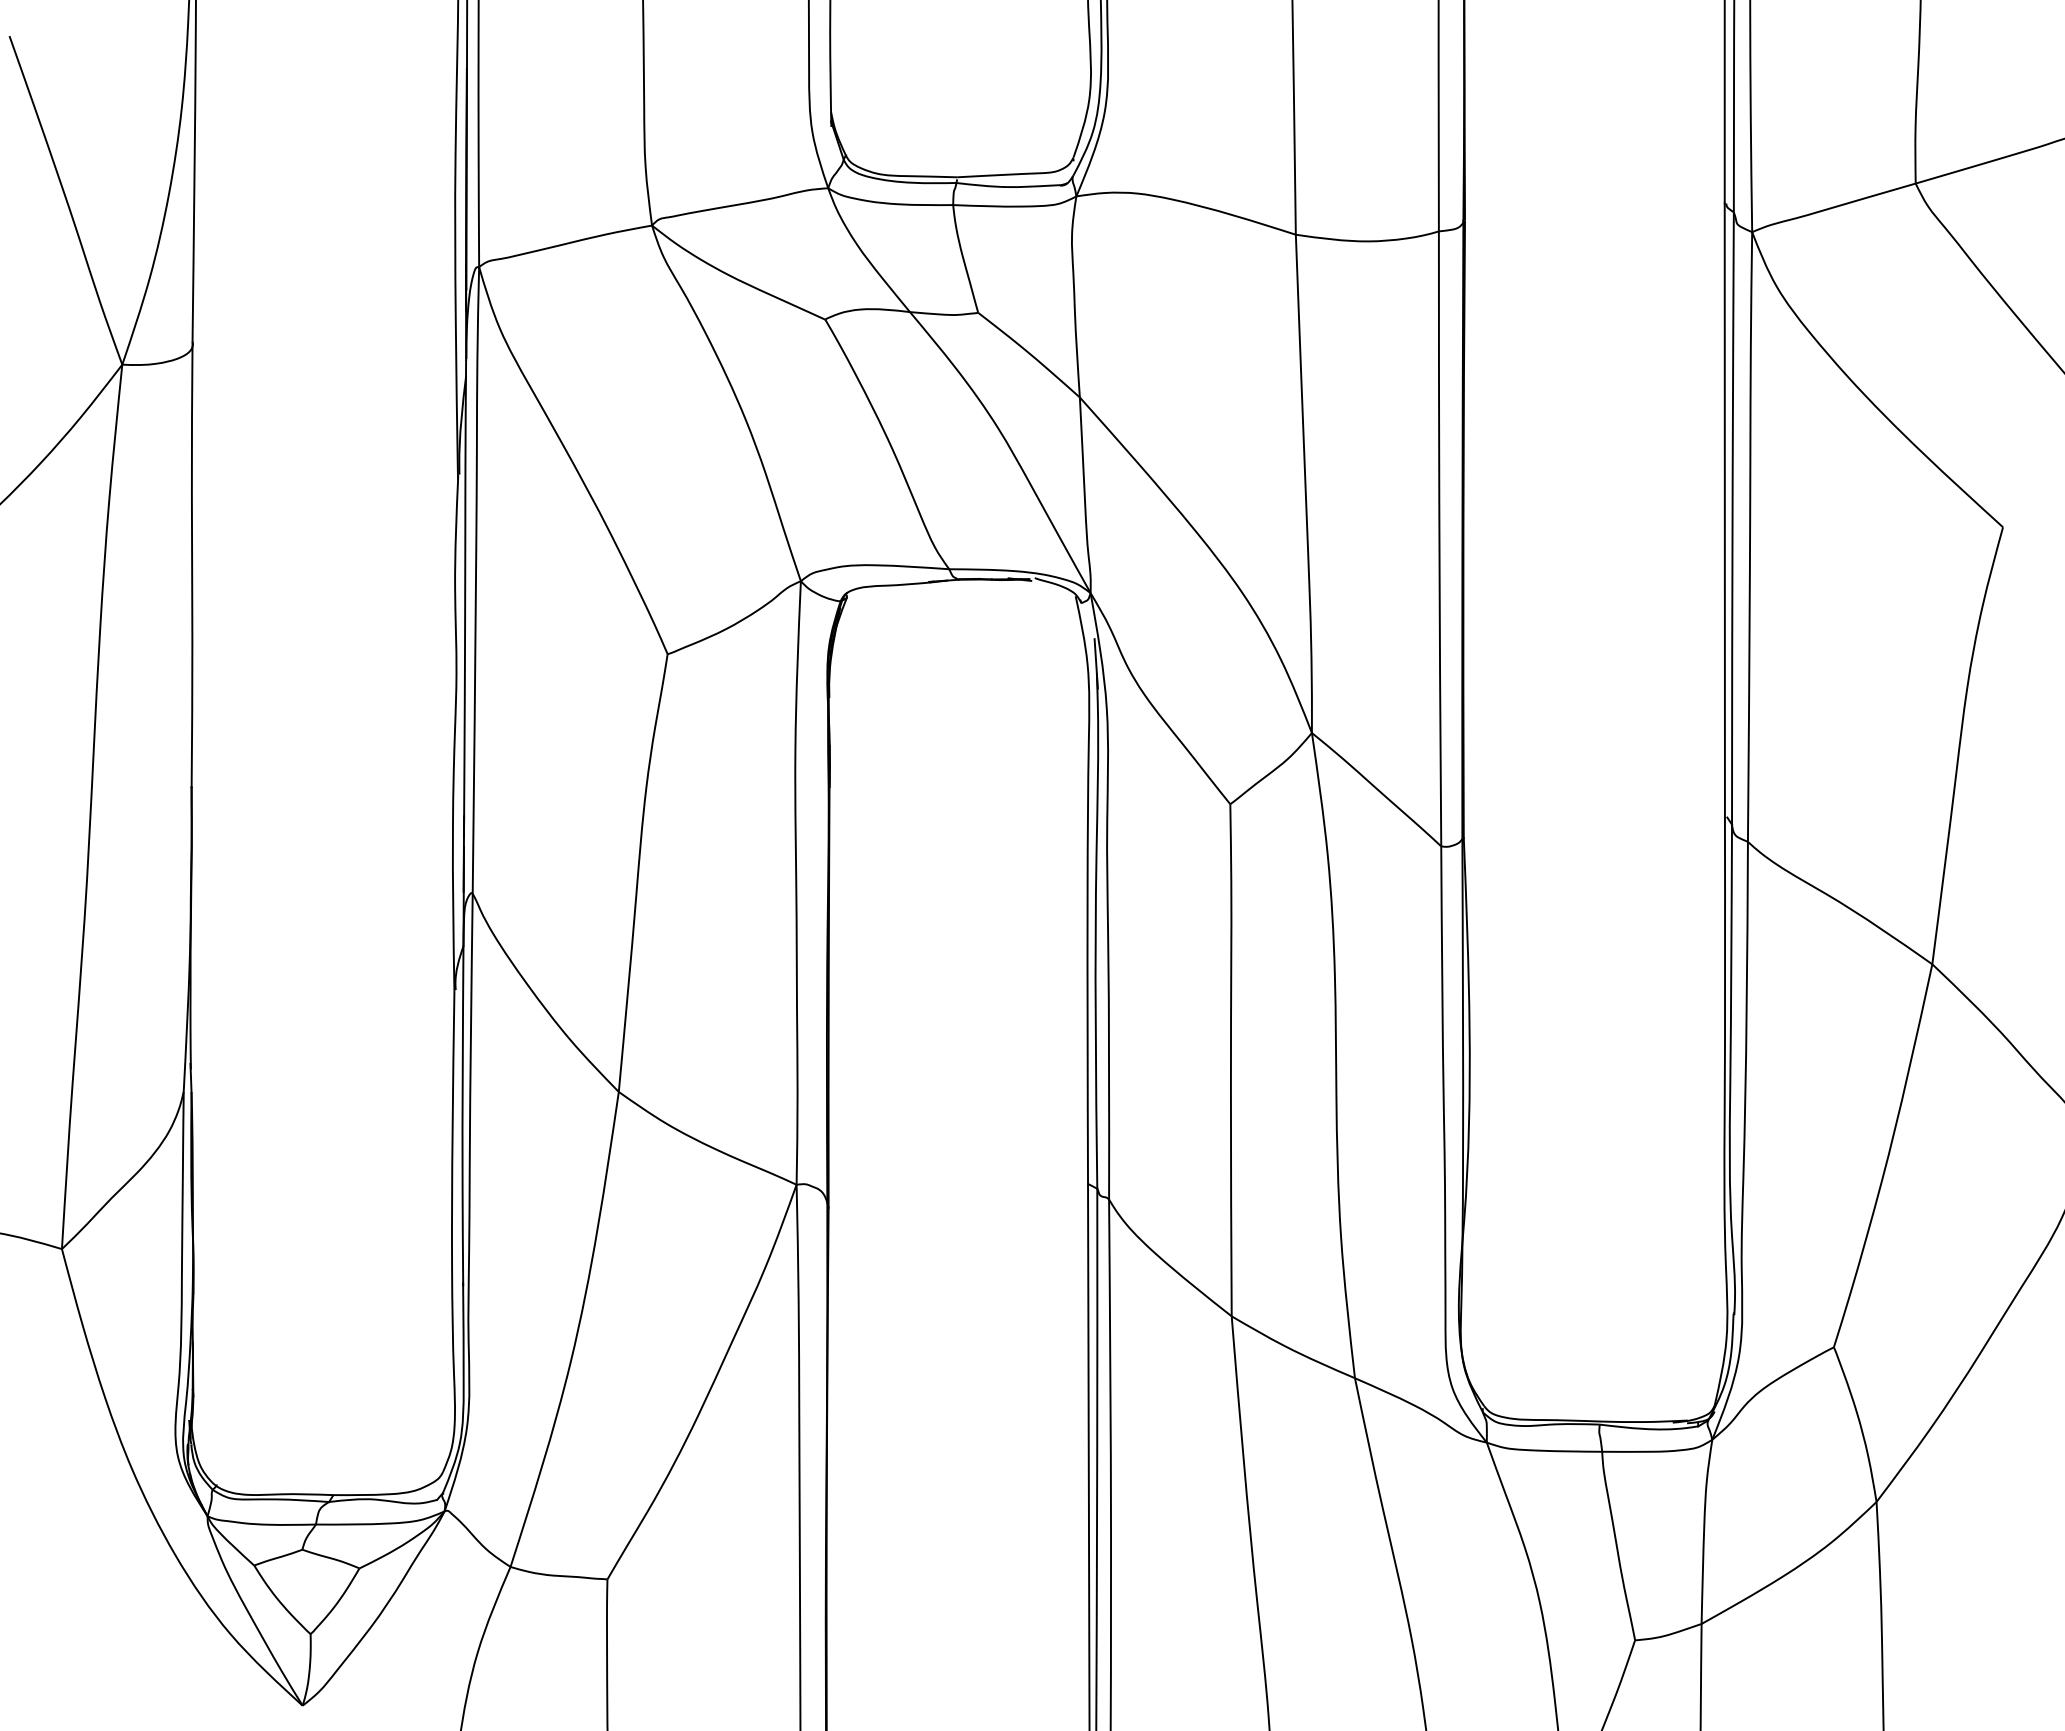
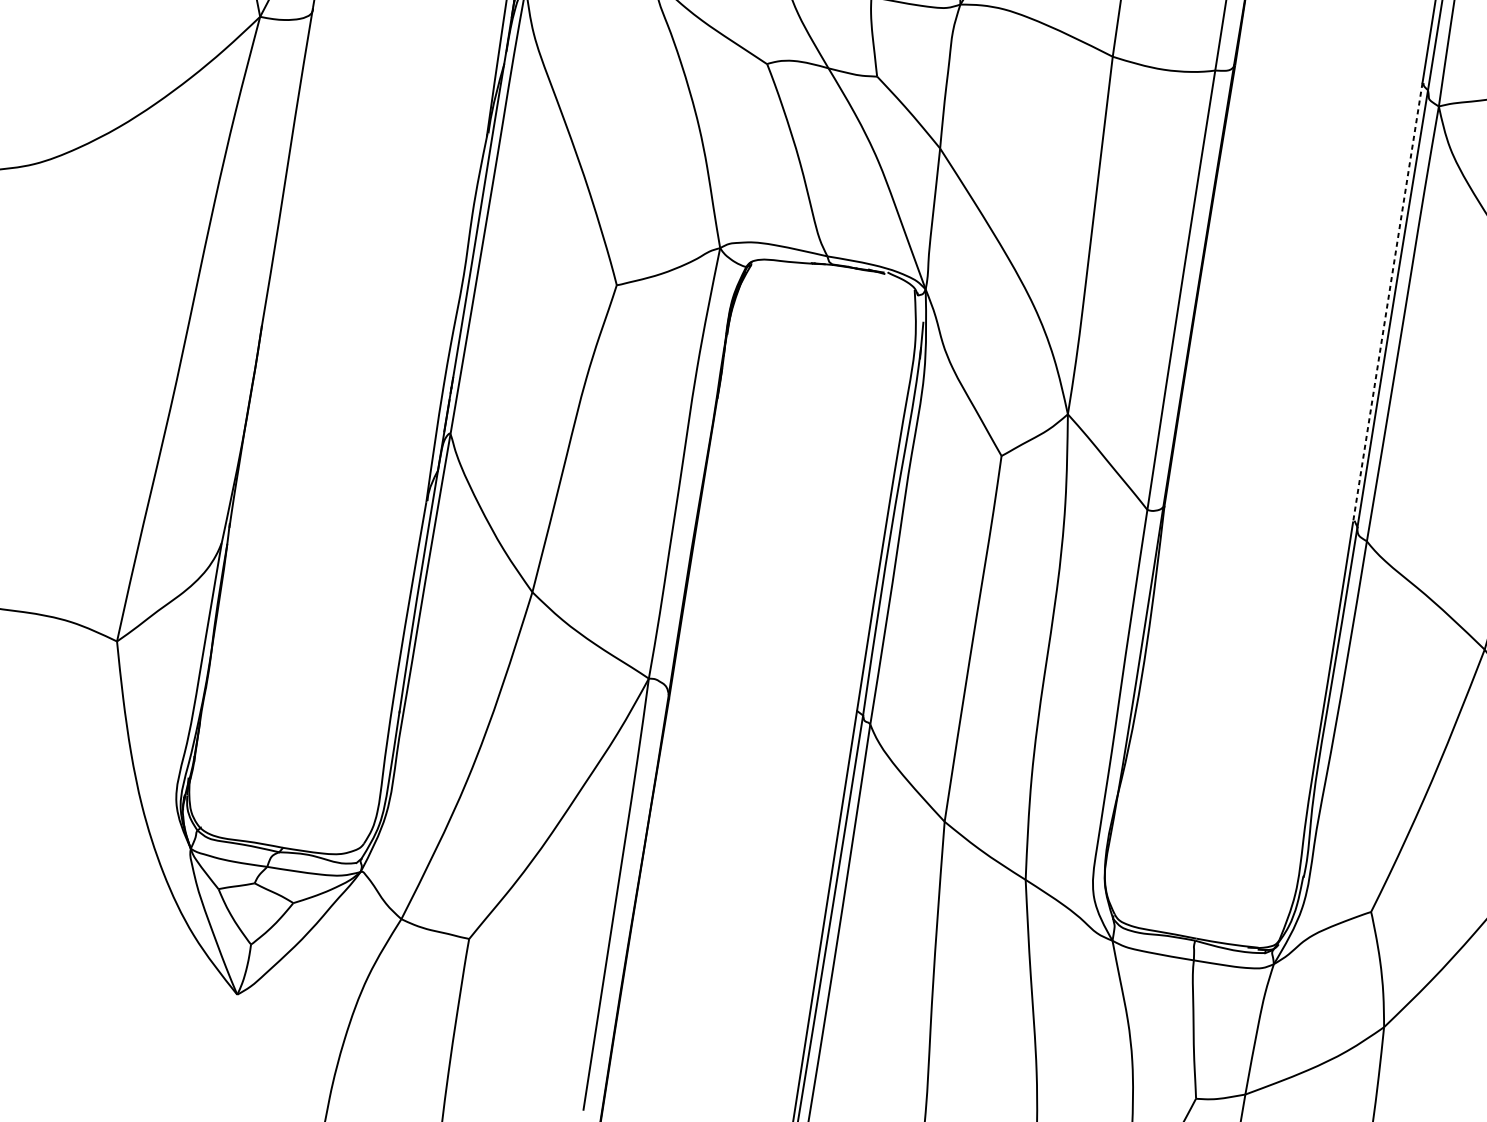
line: (1724, 511) -> (1387, 302), solid -> dashed

